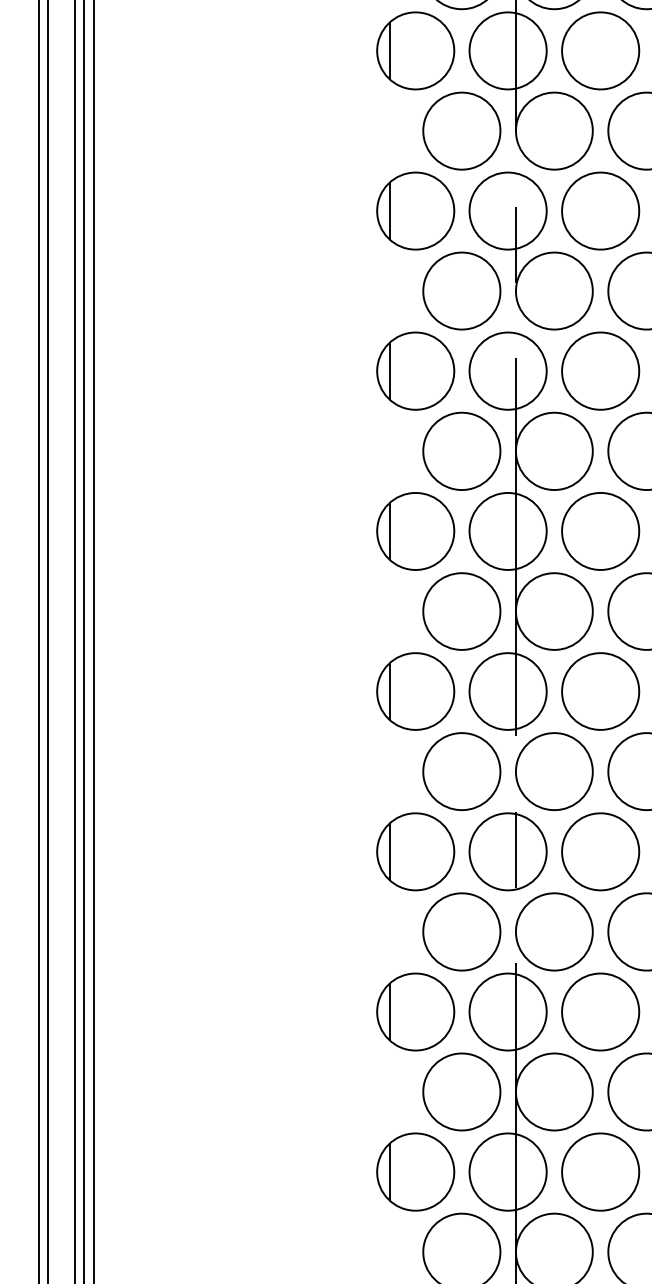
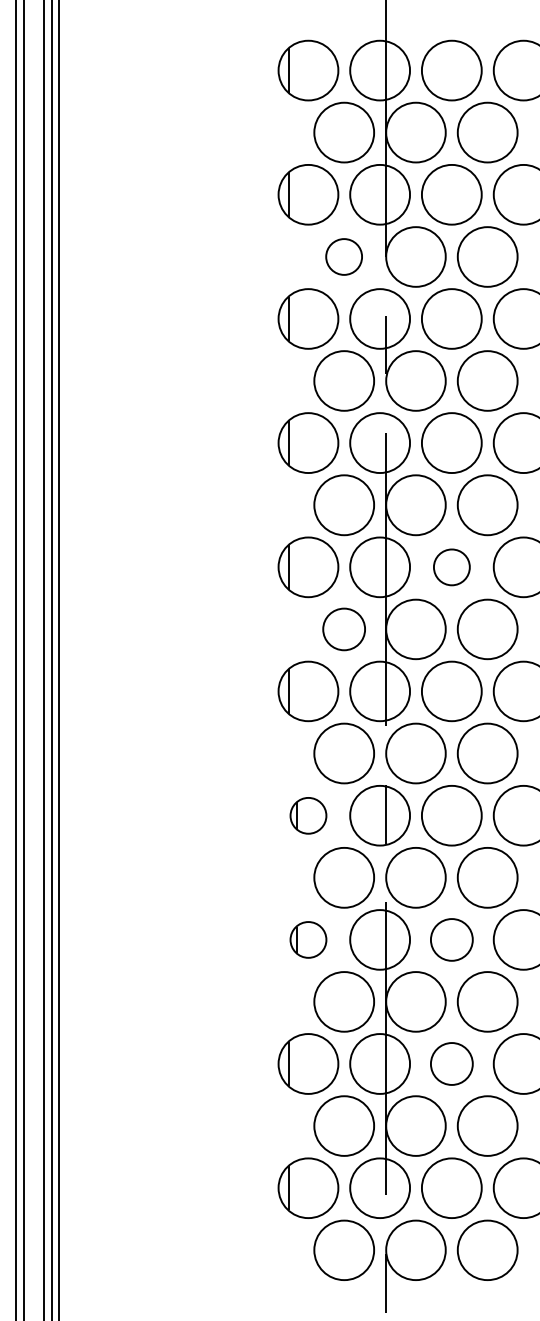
part: (460, 130) -> (343, 256), size x0.6
part: (600, 531) -> (451, 567), size x0.6
part: (460, 611) -> (343, 629), size x0.7
part: (415, 851) -> (308, 815), size x0.6
part: (415, 1011) -> (308, 939), size x0.6
part: (600, 1011) -> (451, 939), size x0.7
part: (600, 1171) -> (451, 1063), size x0.7

